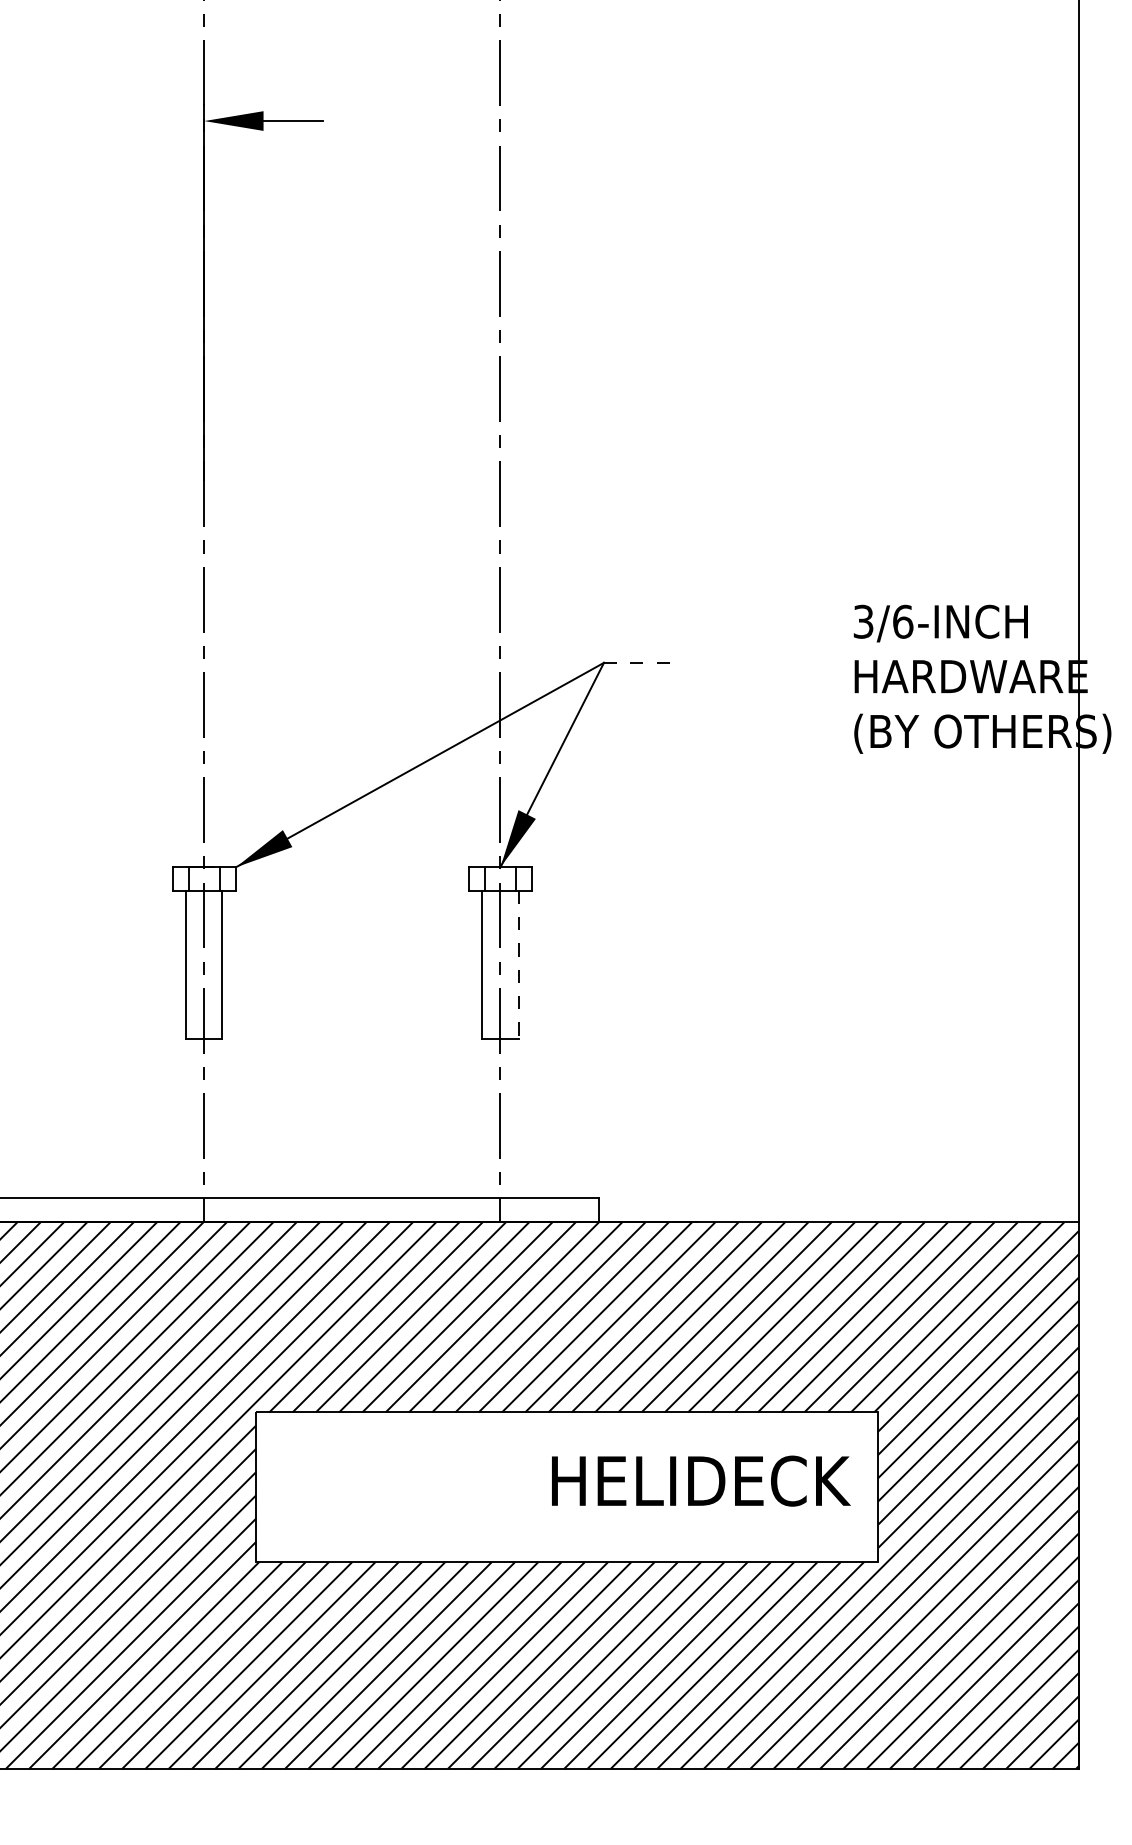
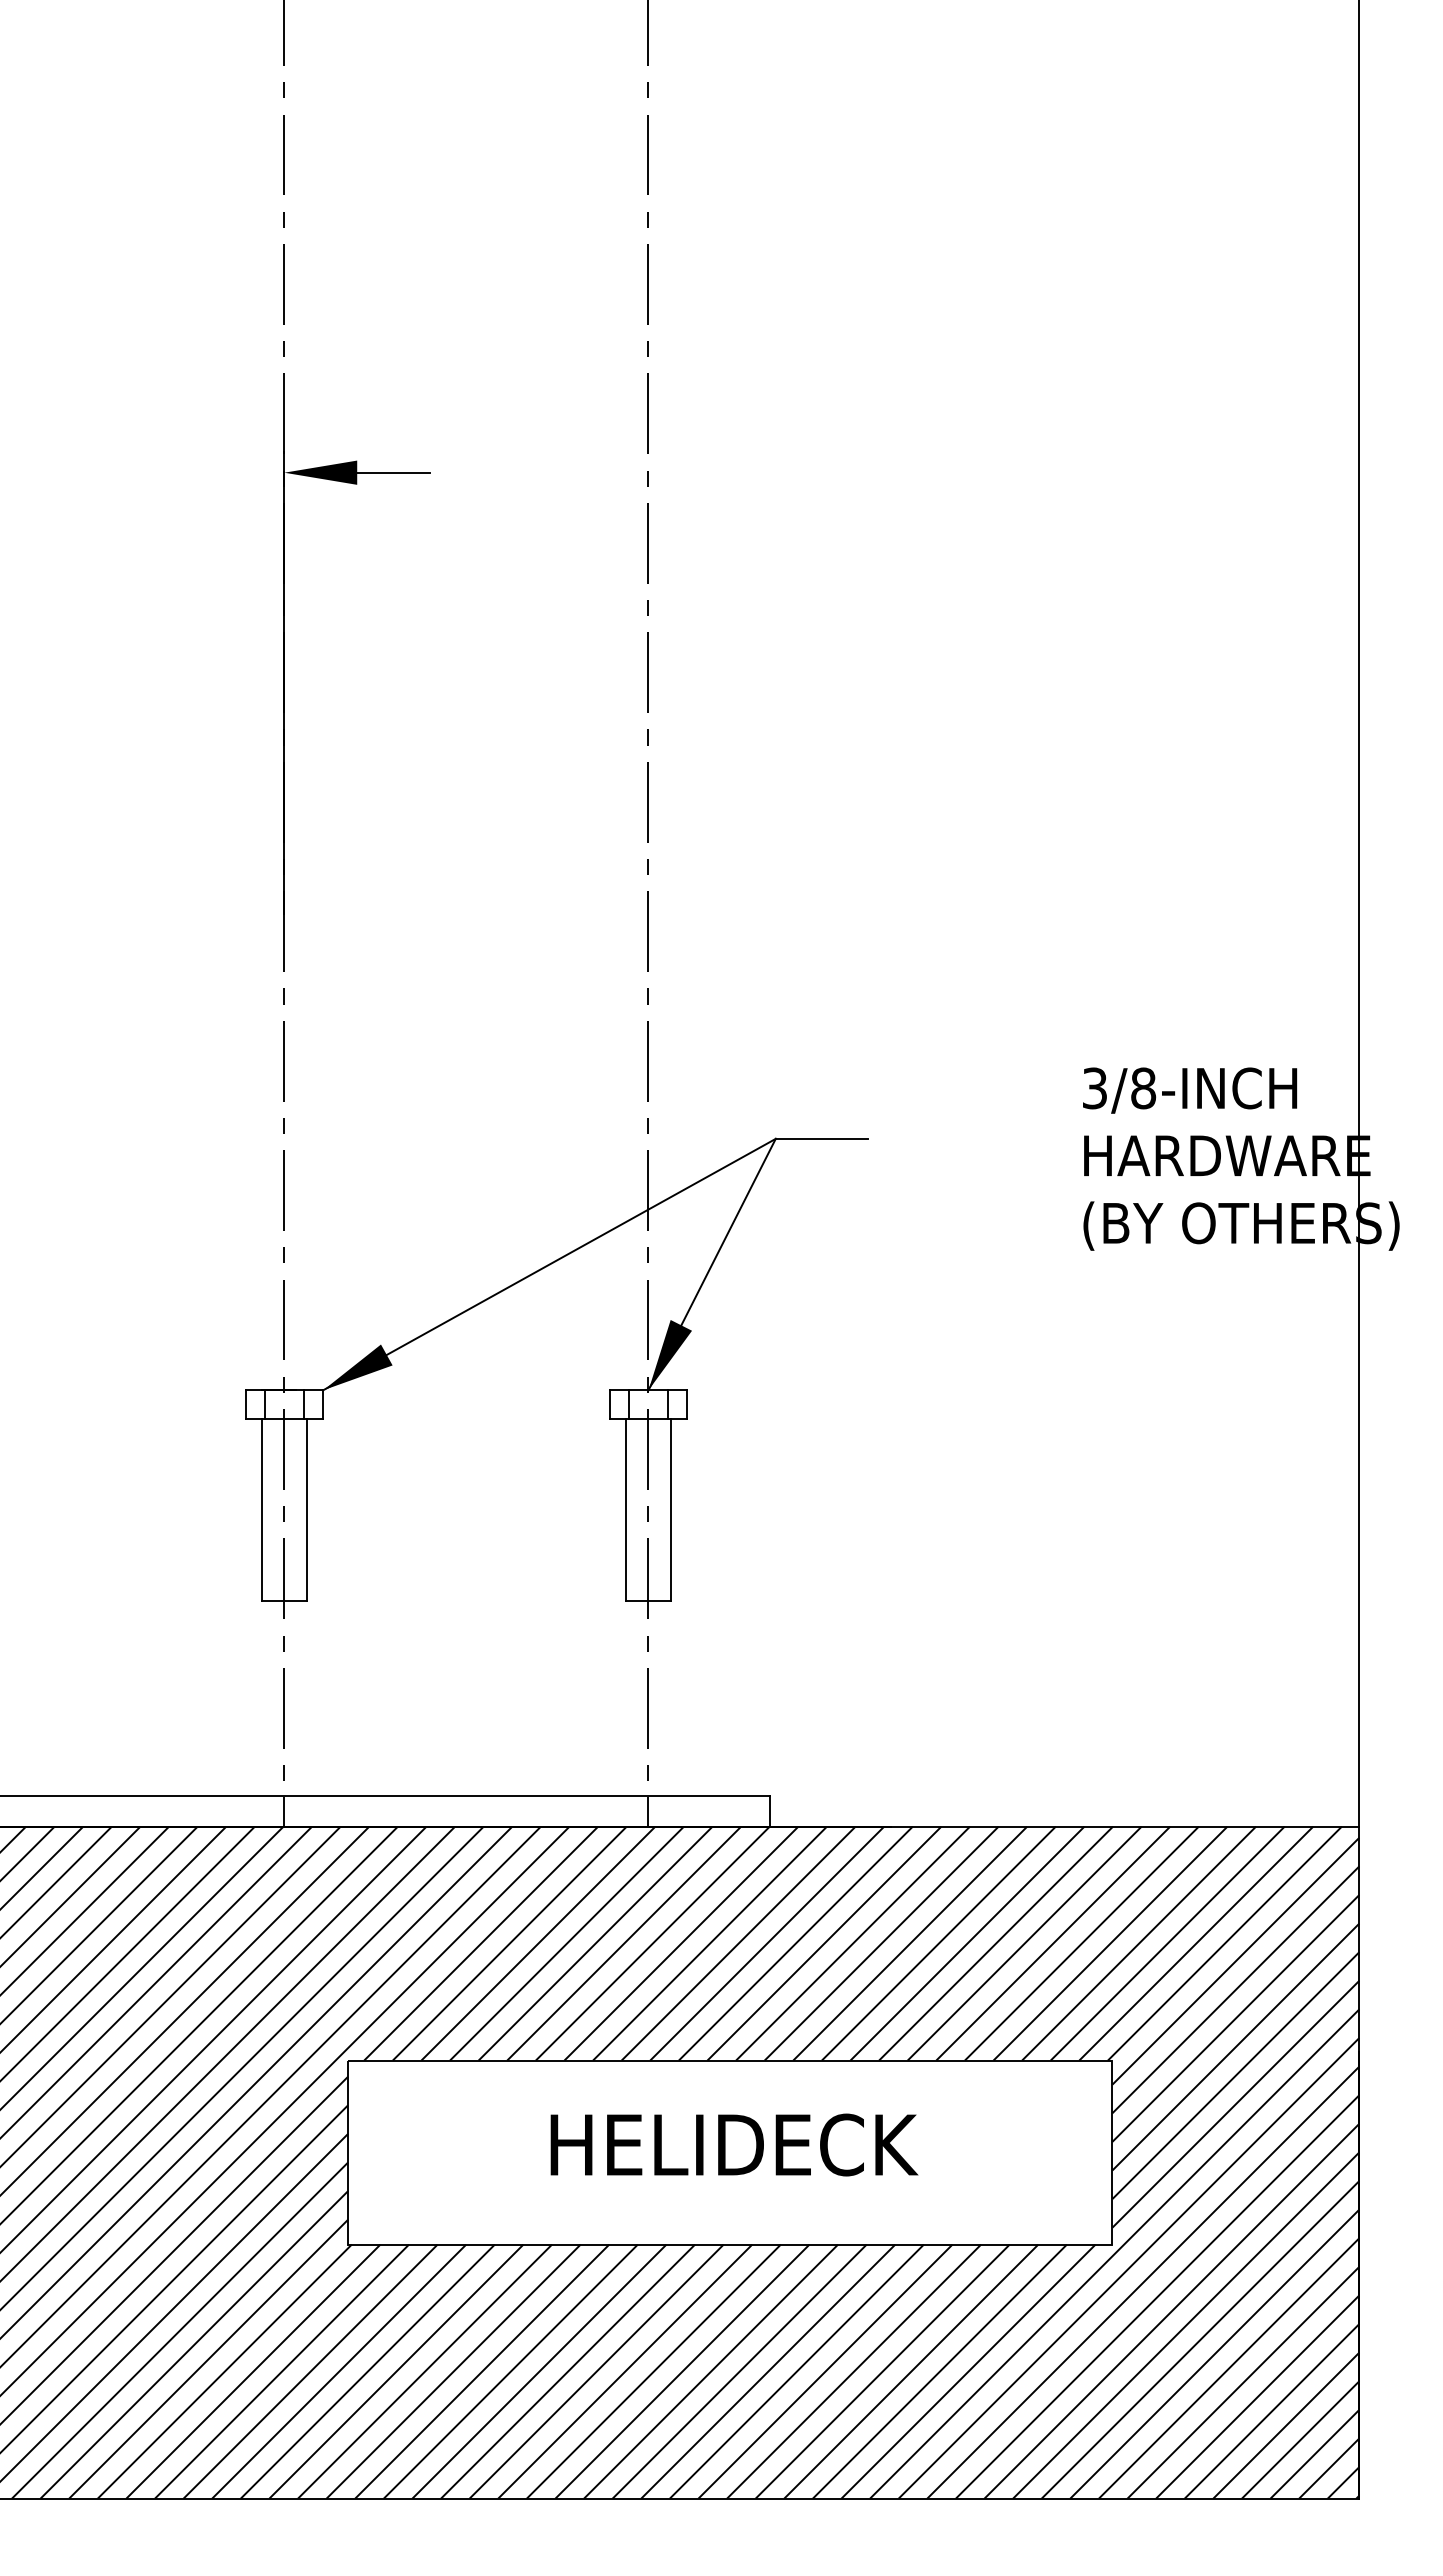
text: (903, 621) -> (1143, 1088), 3/6-INCH -> 3/8-INCH
line: (641, 662) -> (822, 1138), dashed -> solid
line: (518, 965) -> (670, 1510), dashed -> solid
text: (701, 1480) -> (734, 2144), moved

